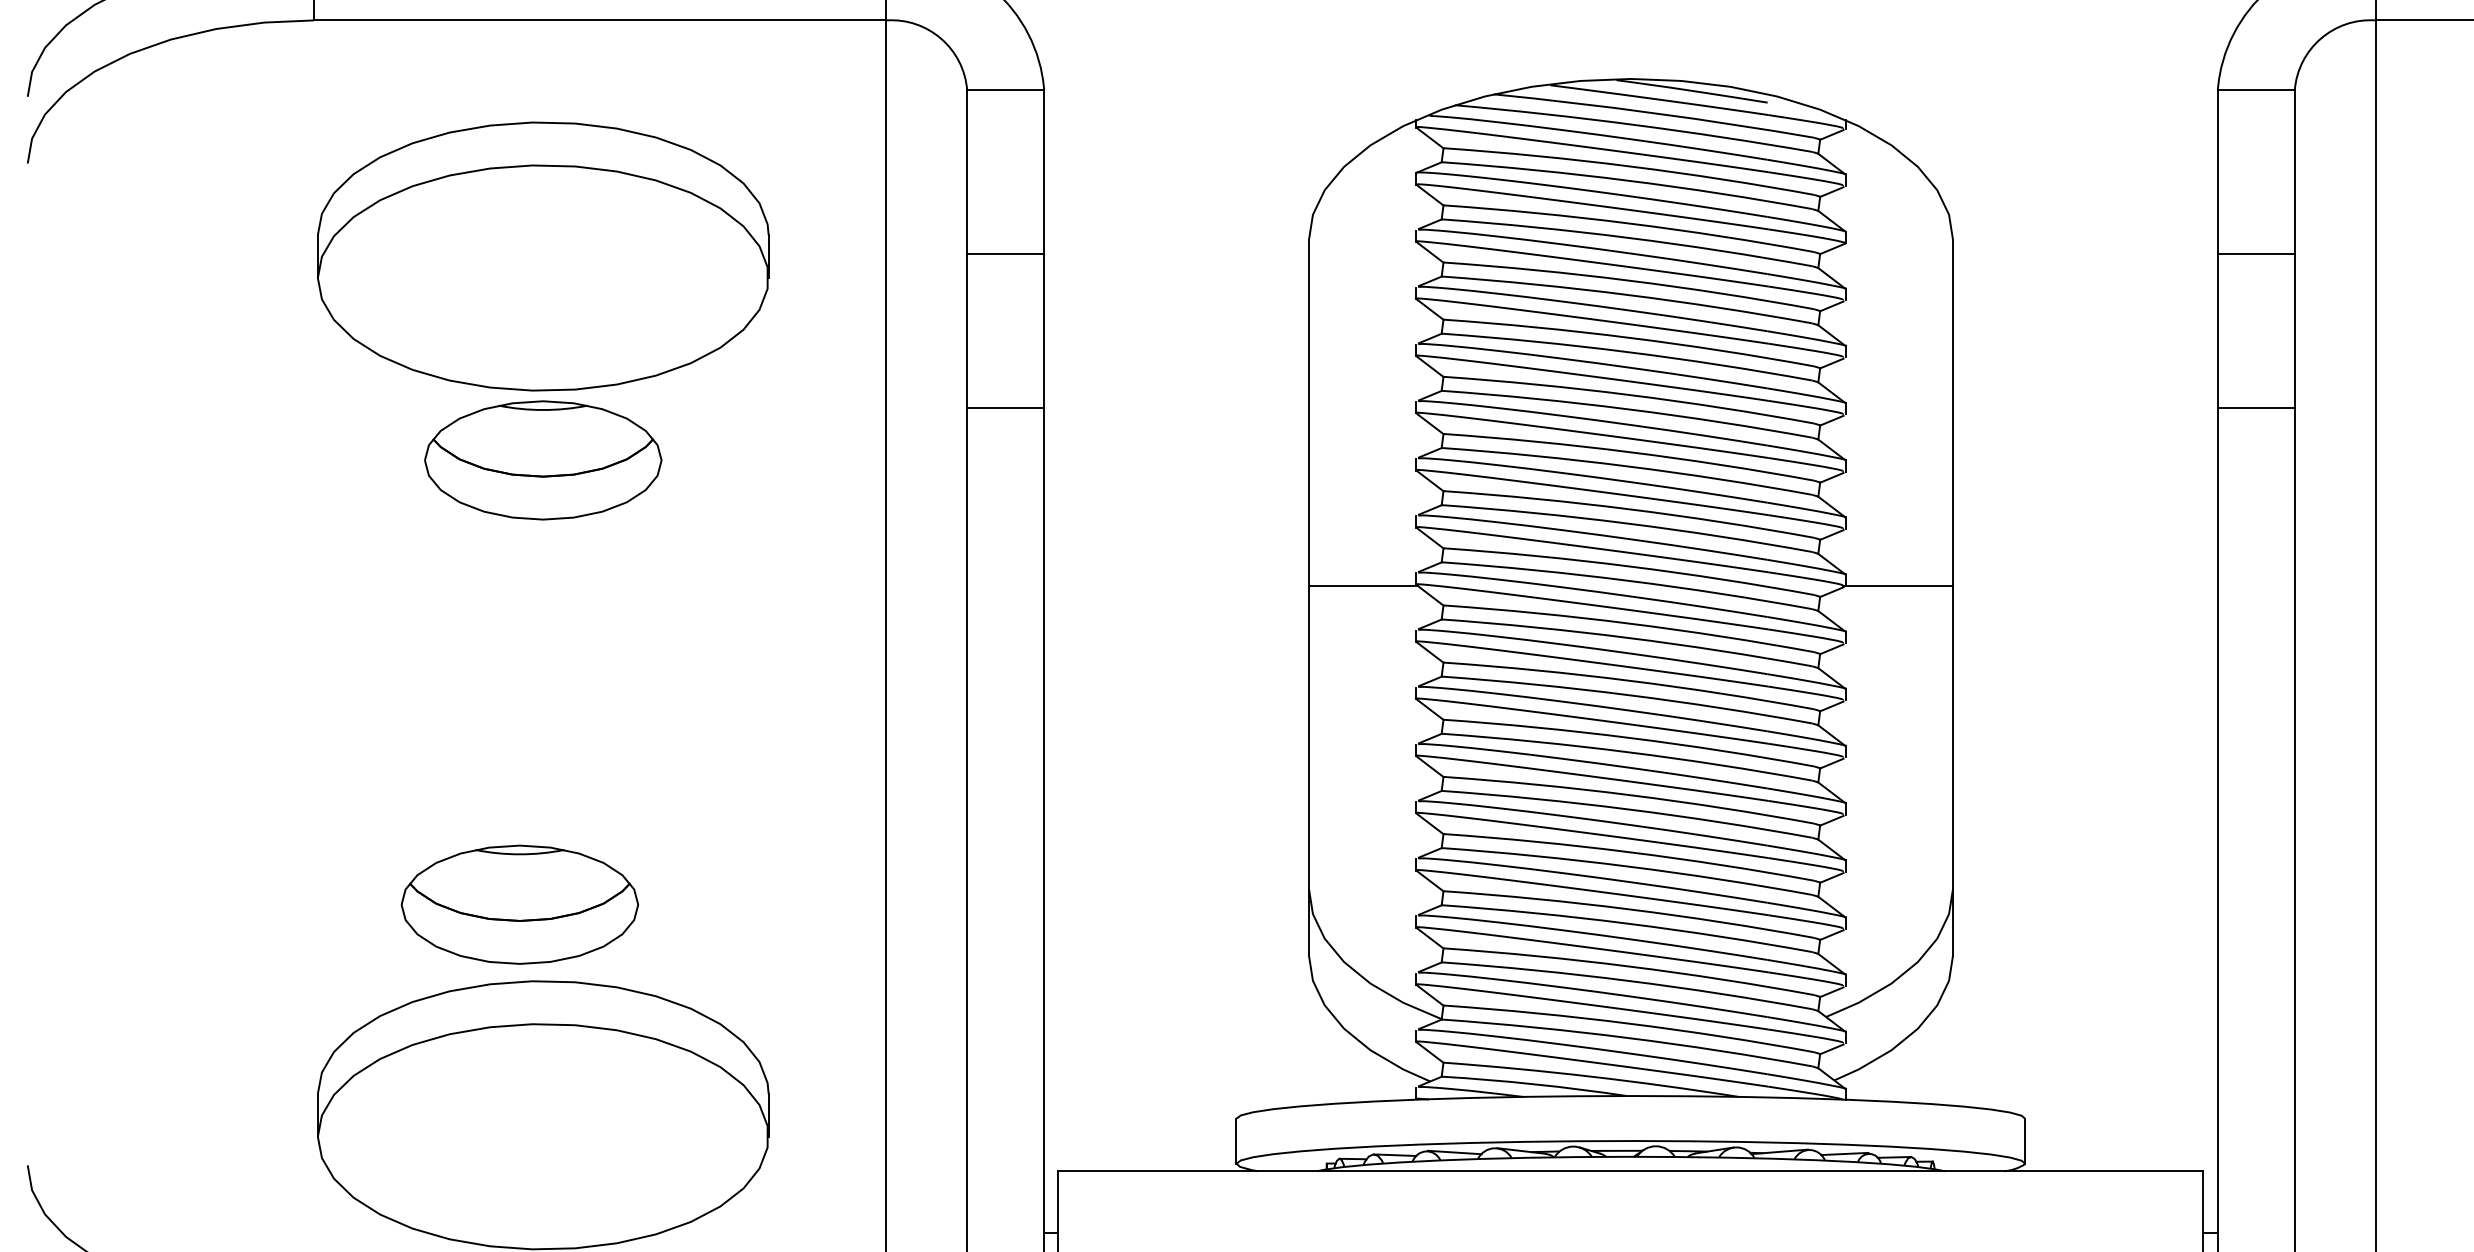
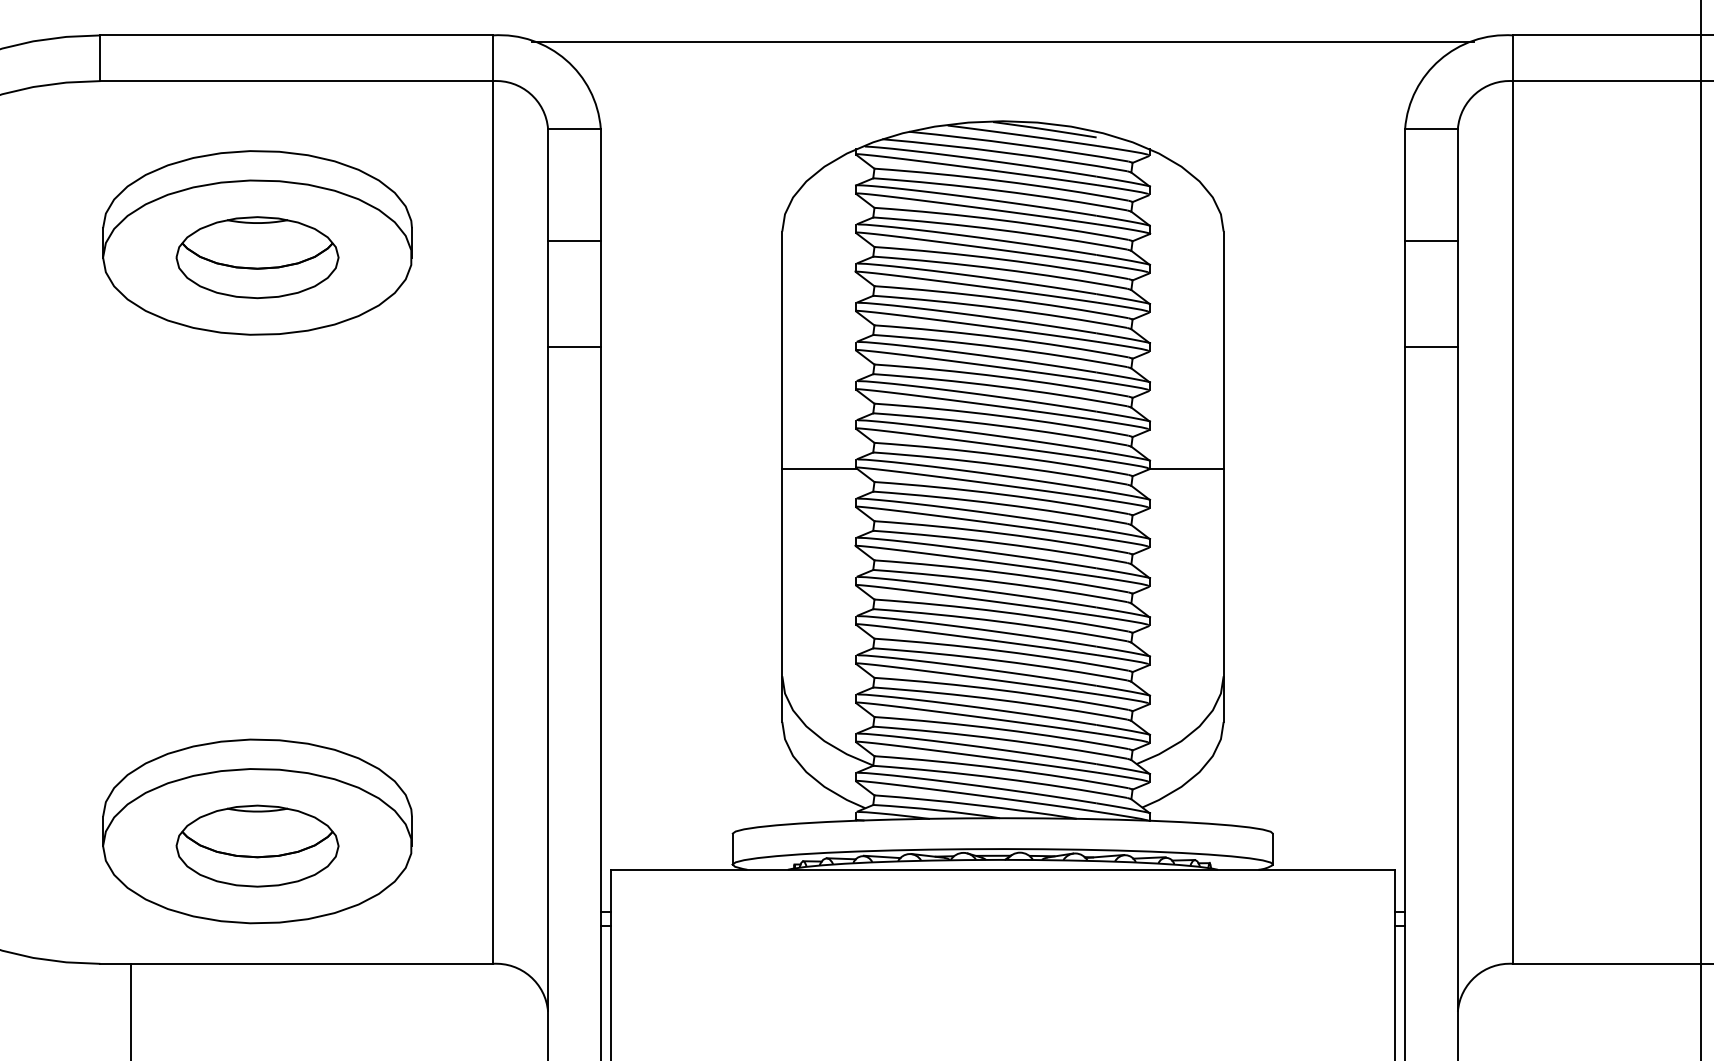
part: (543, 460) -> (257, 257), moved
part: (519, 903) -> (257, 845), moved

